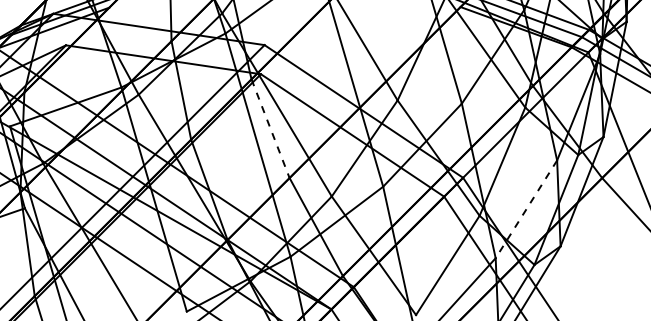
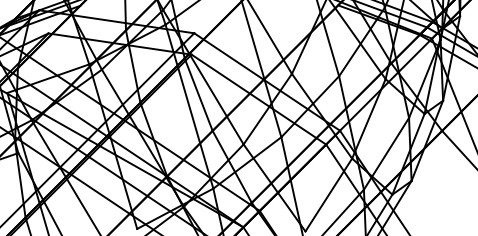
line: (270, 128) -> (198, 94), dashed -> solid
line: (526, 209) -> (386, 153), dashed -> solid

